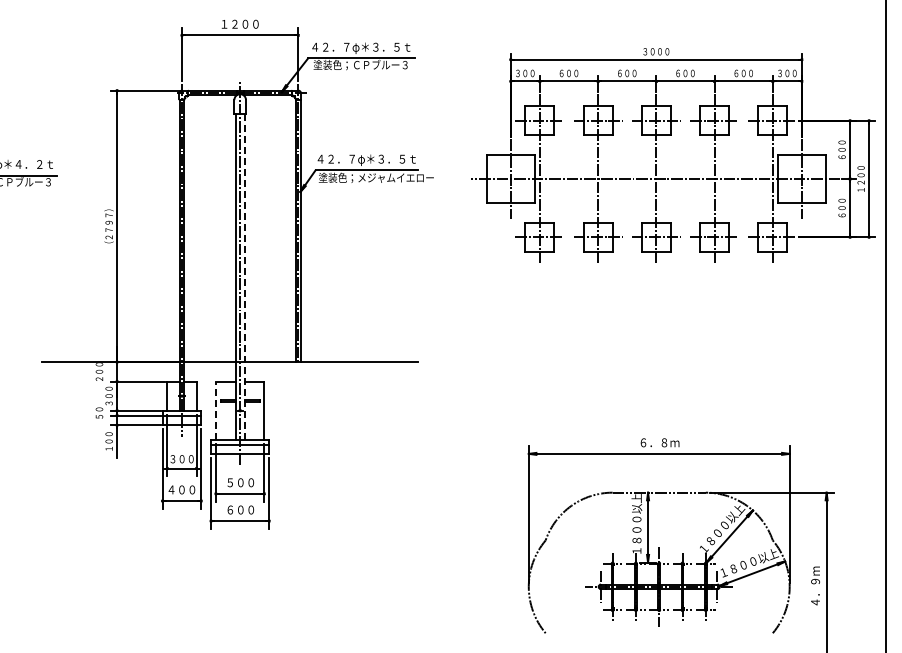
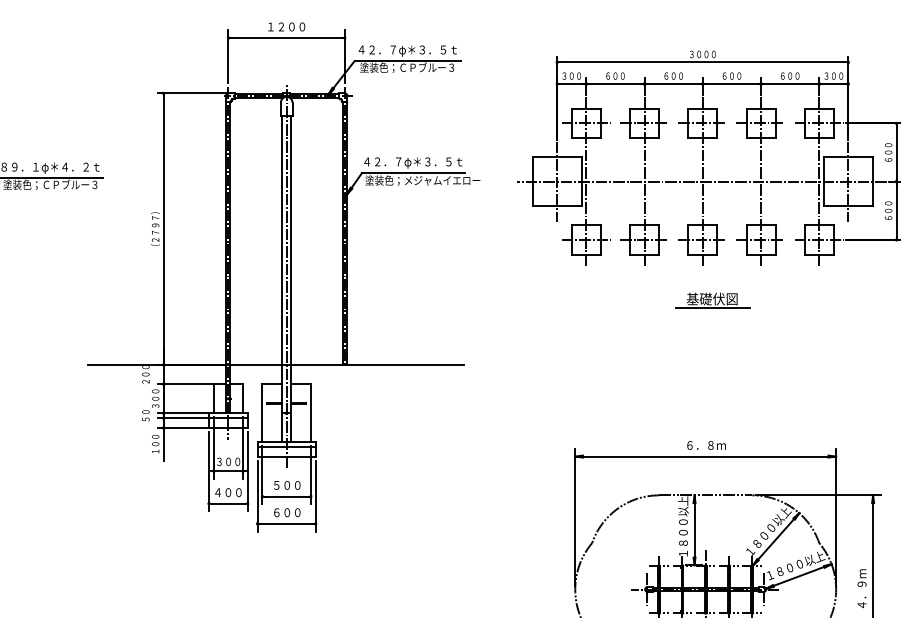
line: (244, 277) -> (290, 280), dashed -> solid
part: (666, 297) -> (712, 300), added
line: (215, 410) -> (261, 413), dashed -> solid

